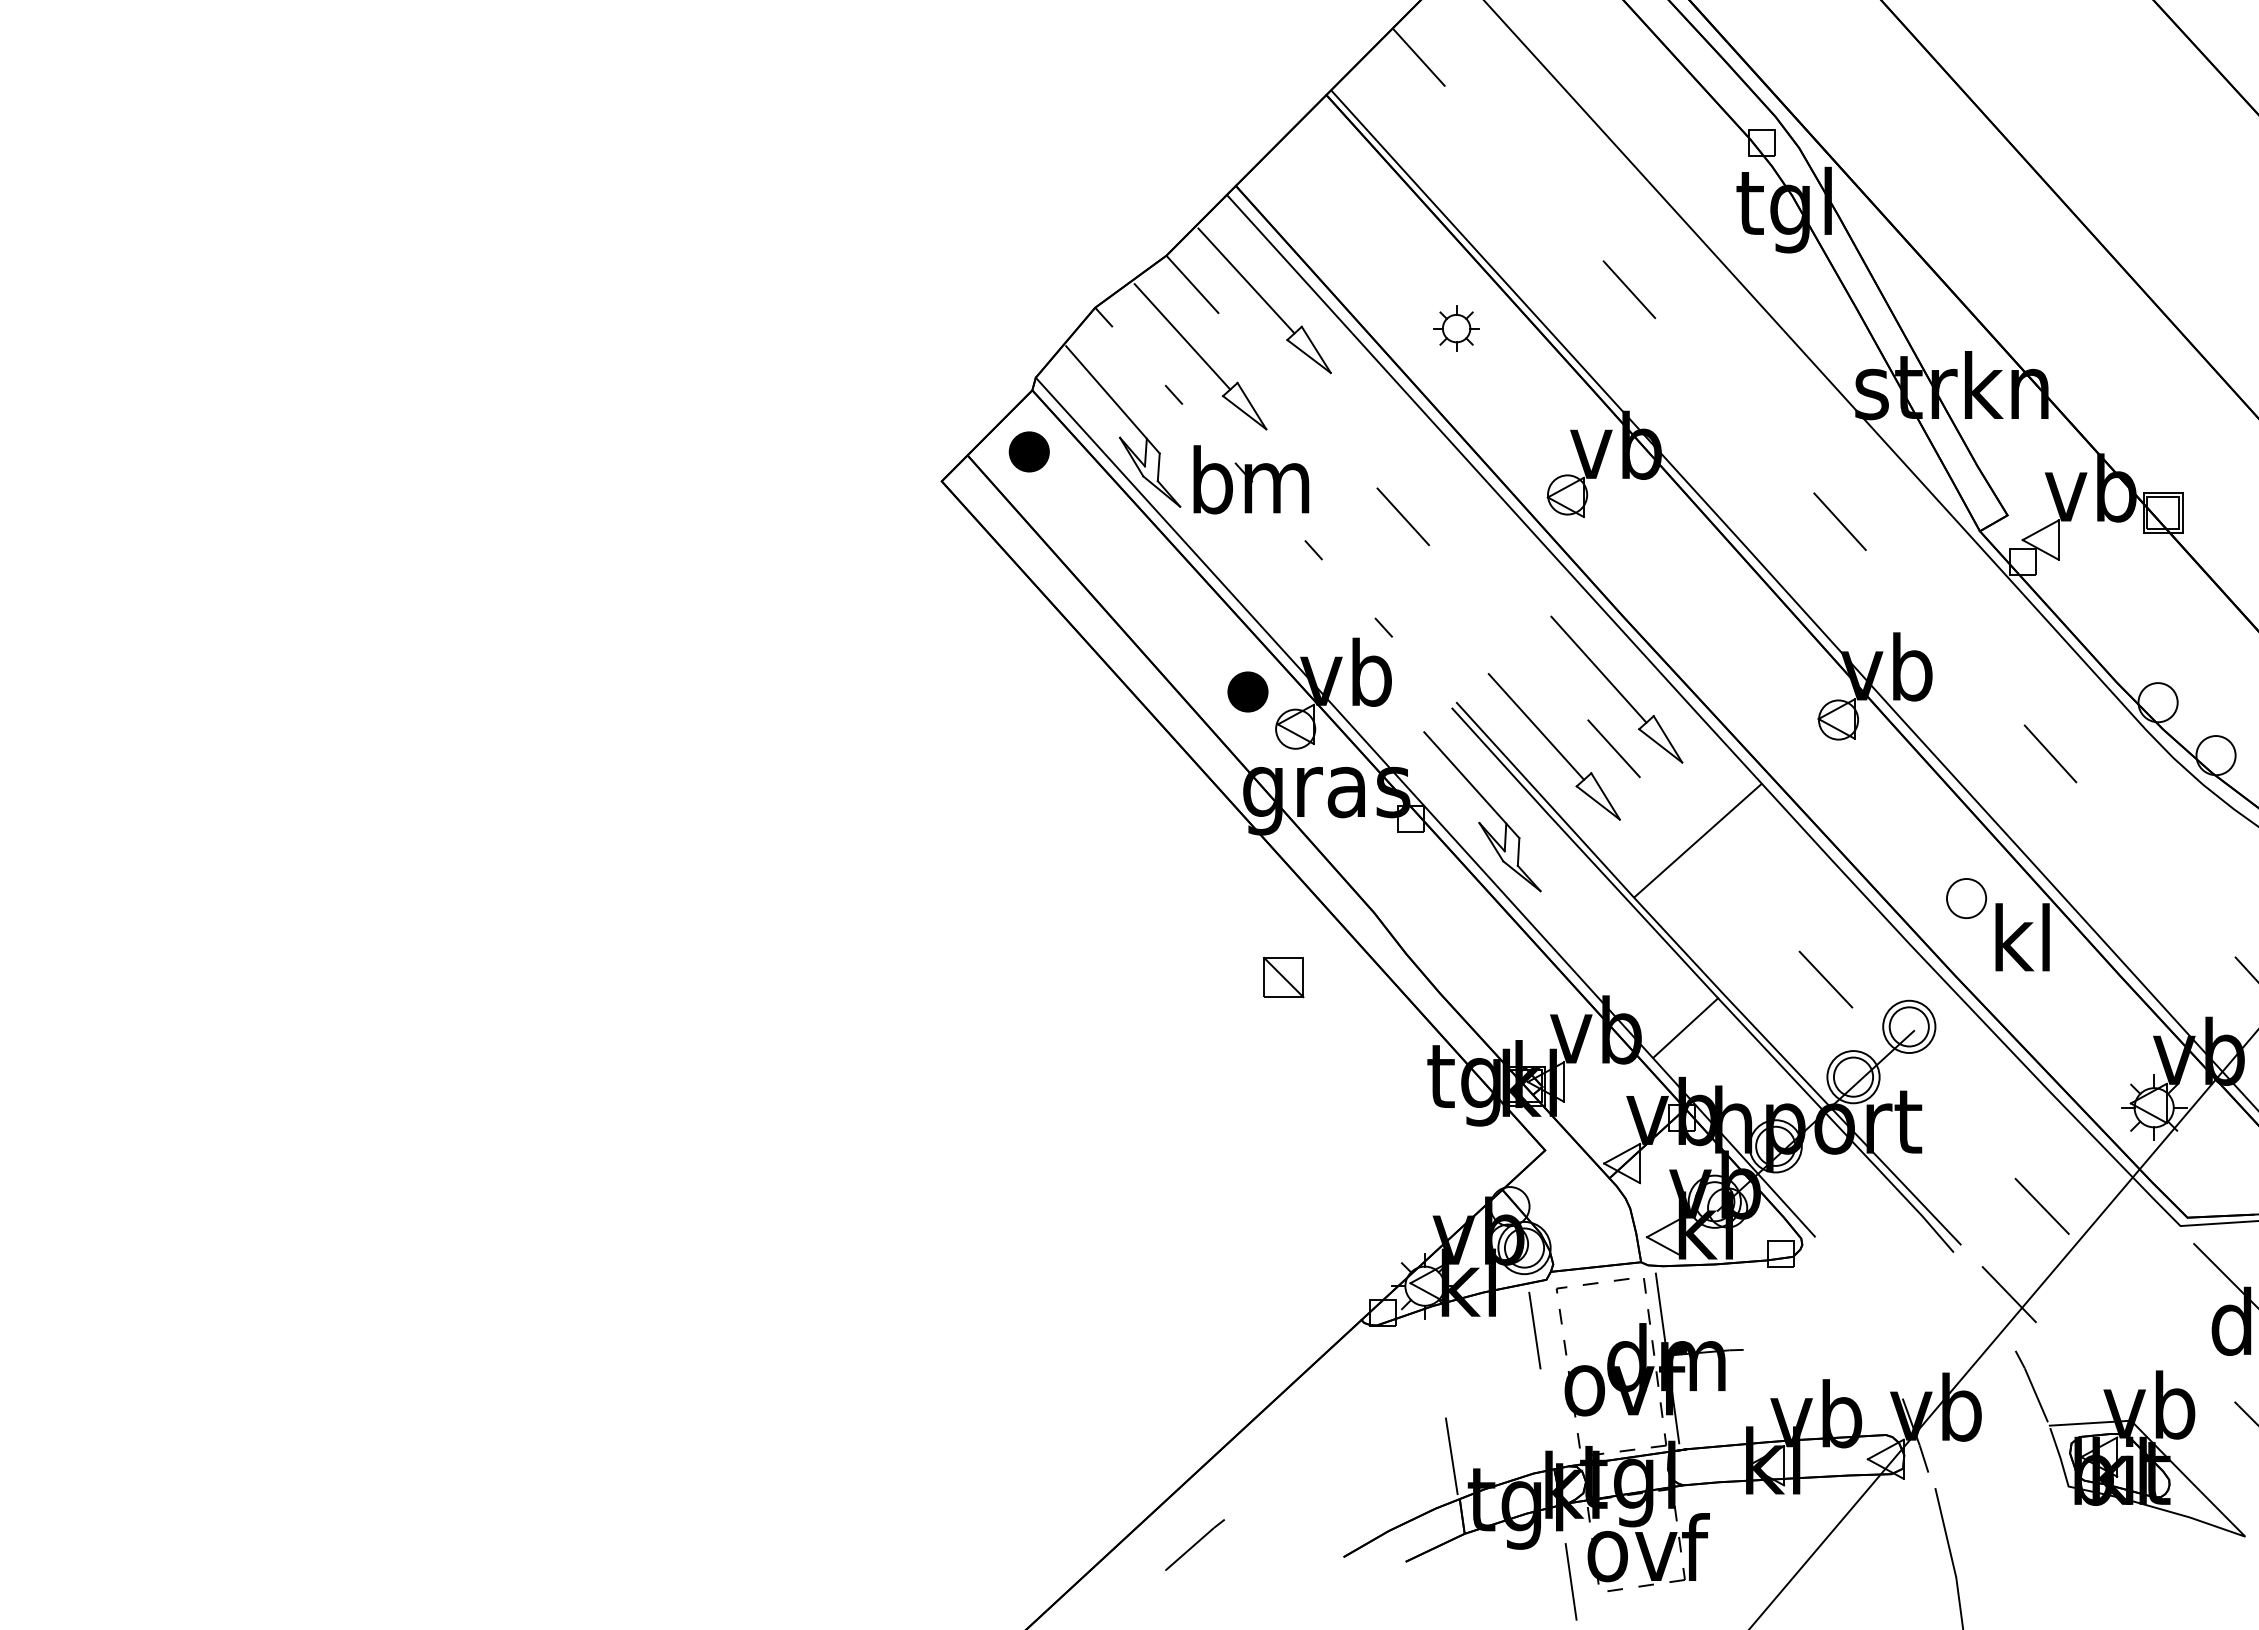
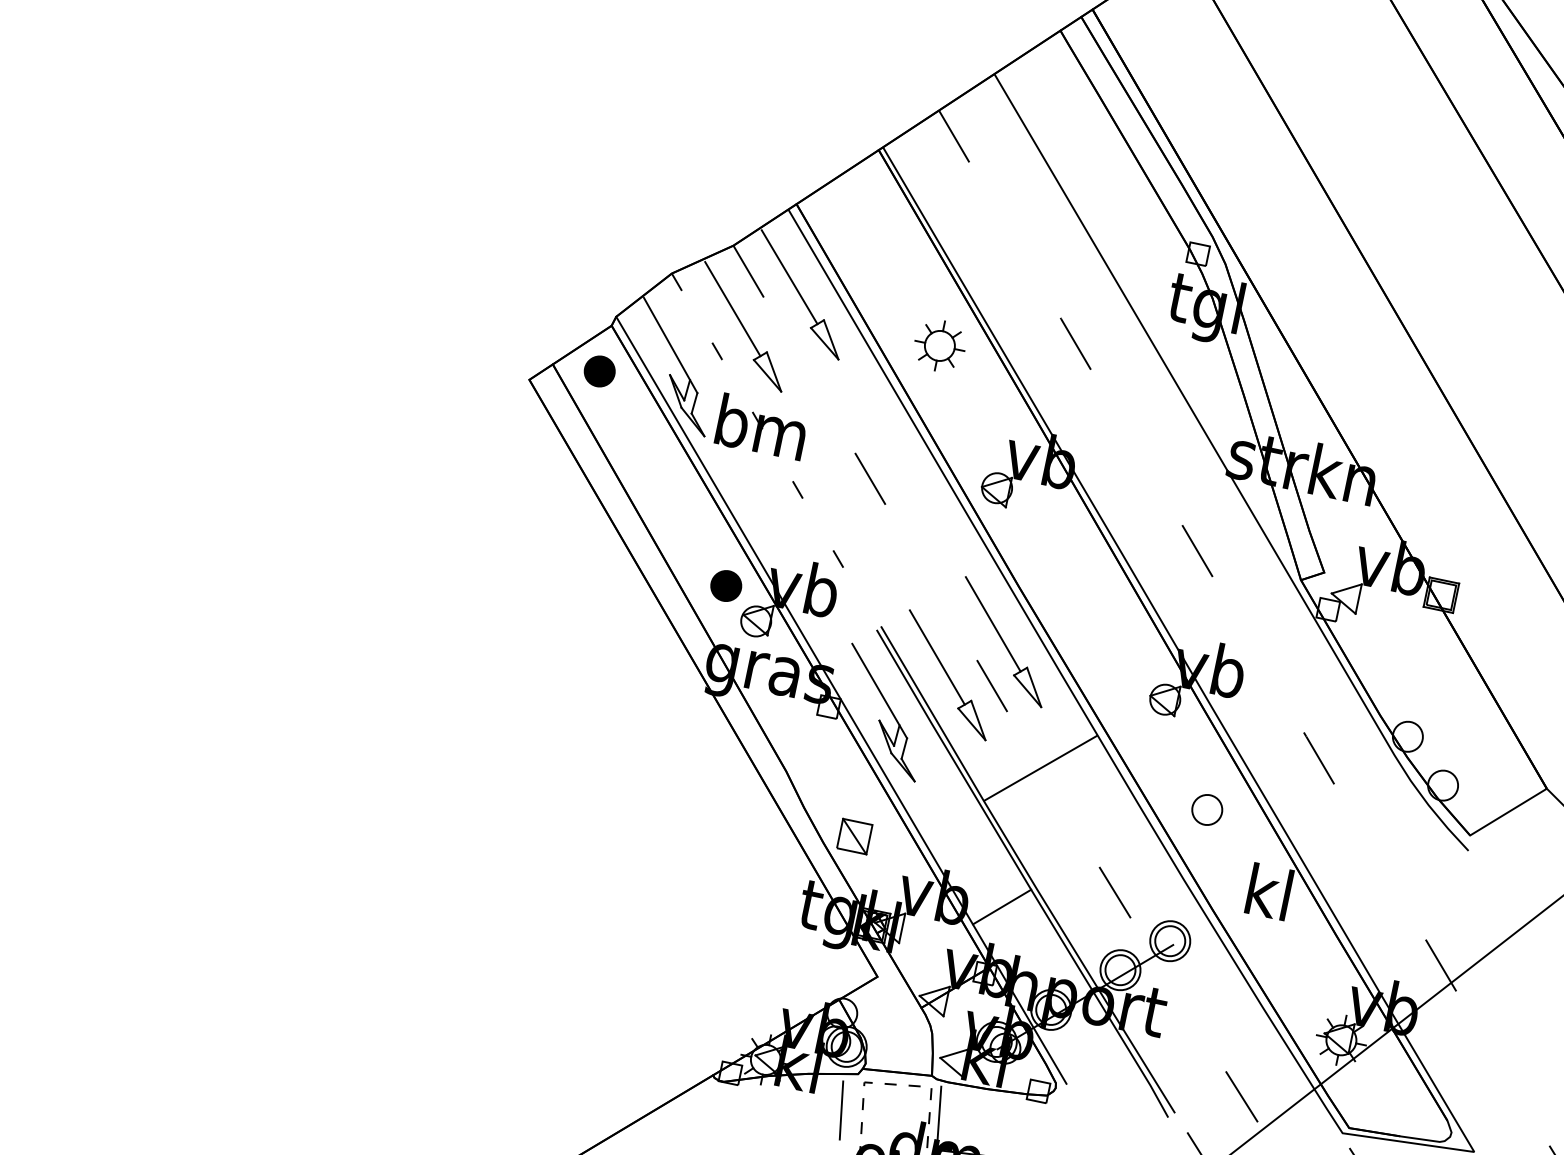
part: (1456, 328) -> (939, 345), size x1.43
part: (1966, 898) -> (1207, 809), moved
part: (1283, 977) -> (854, 836), moved

